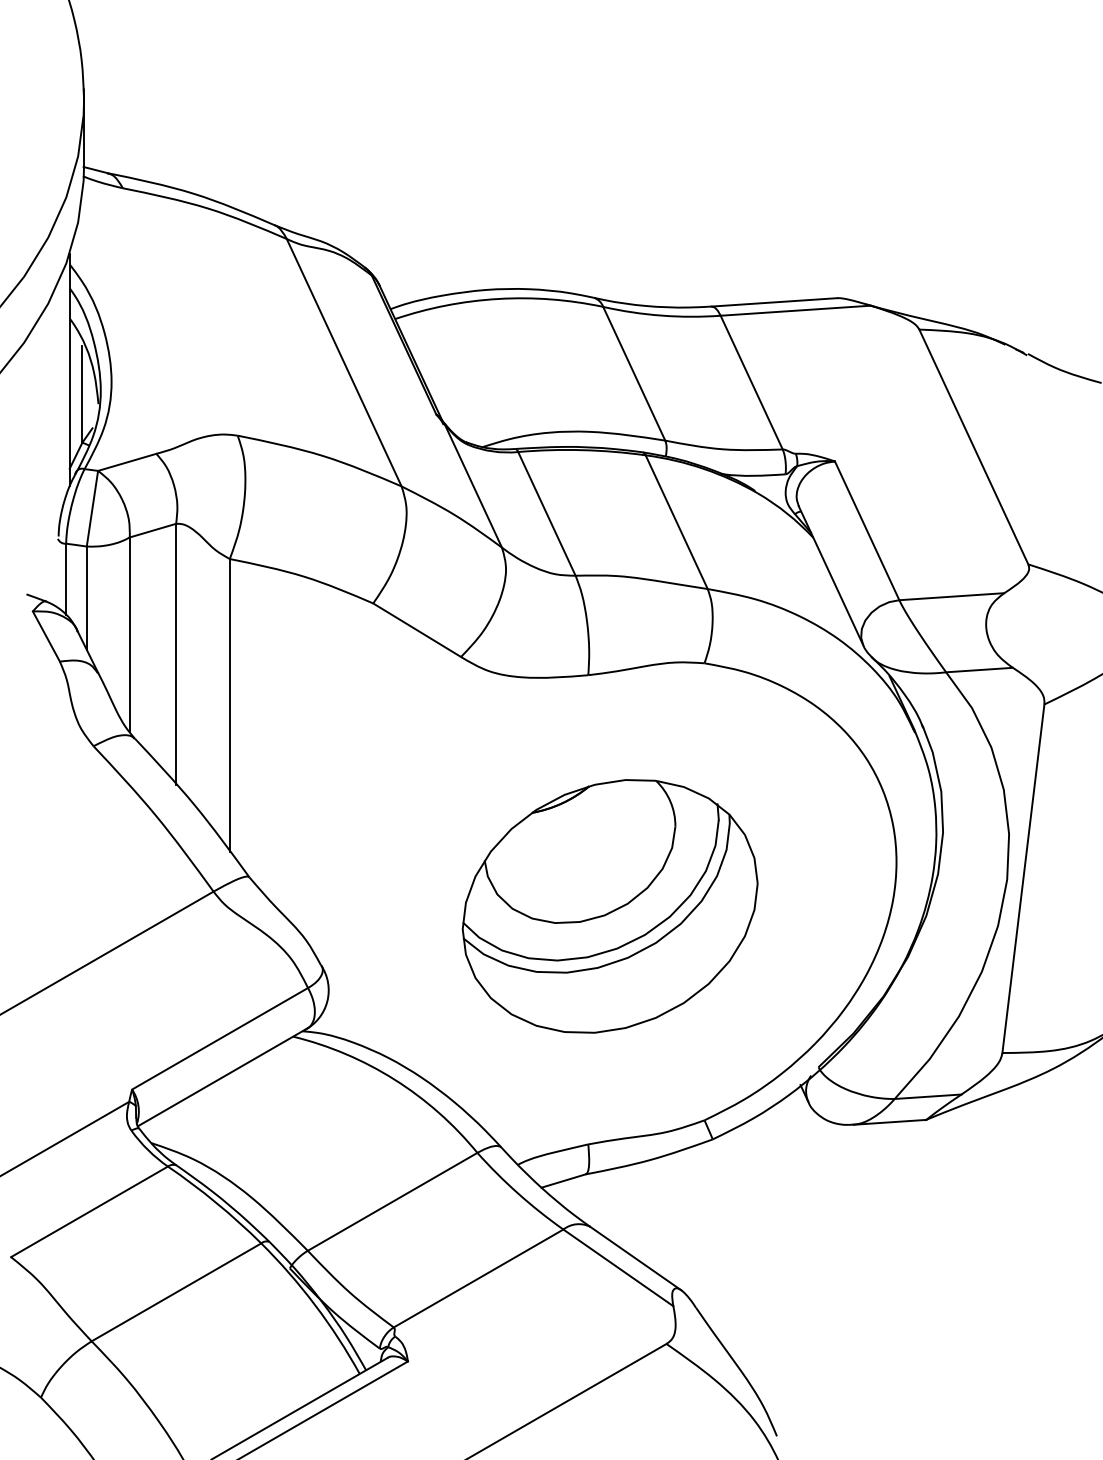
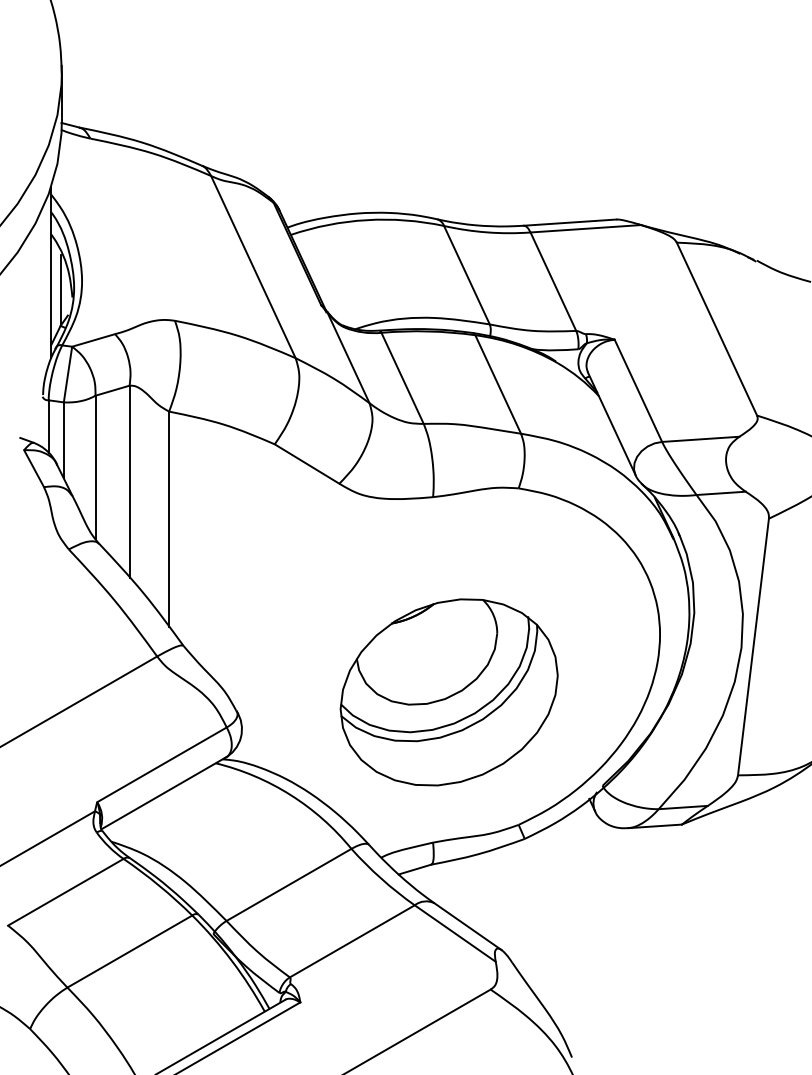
part: (609, 906) -> (448, 692), moved

